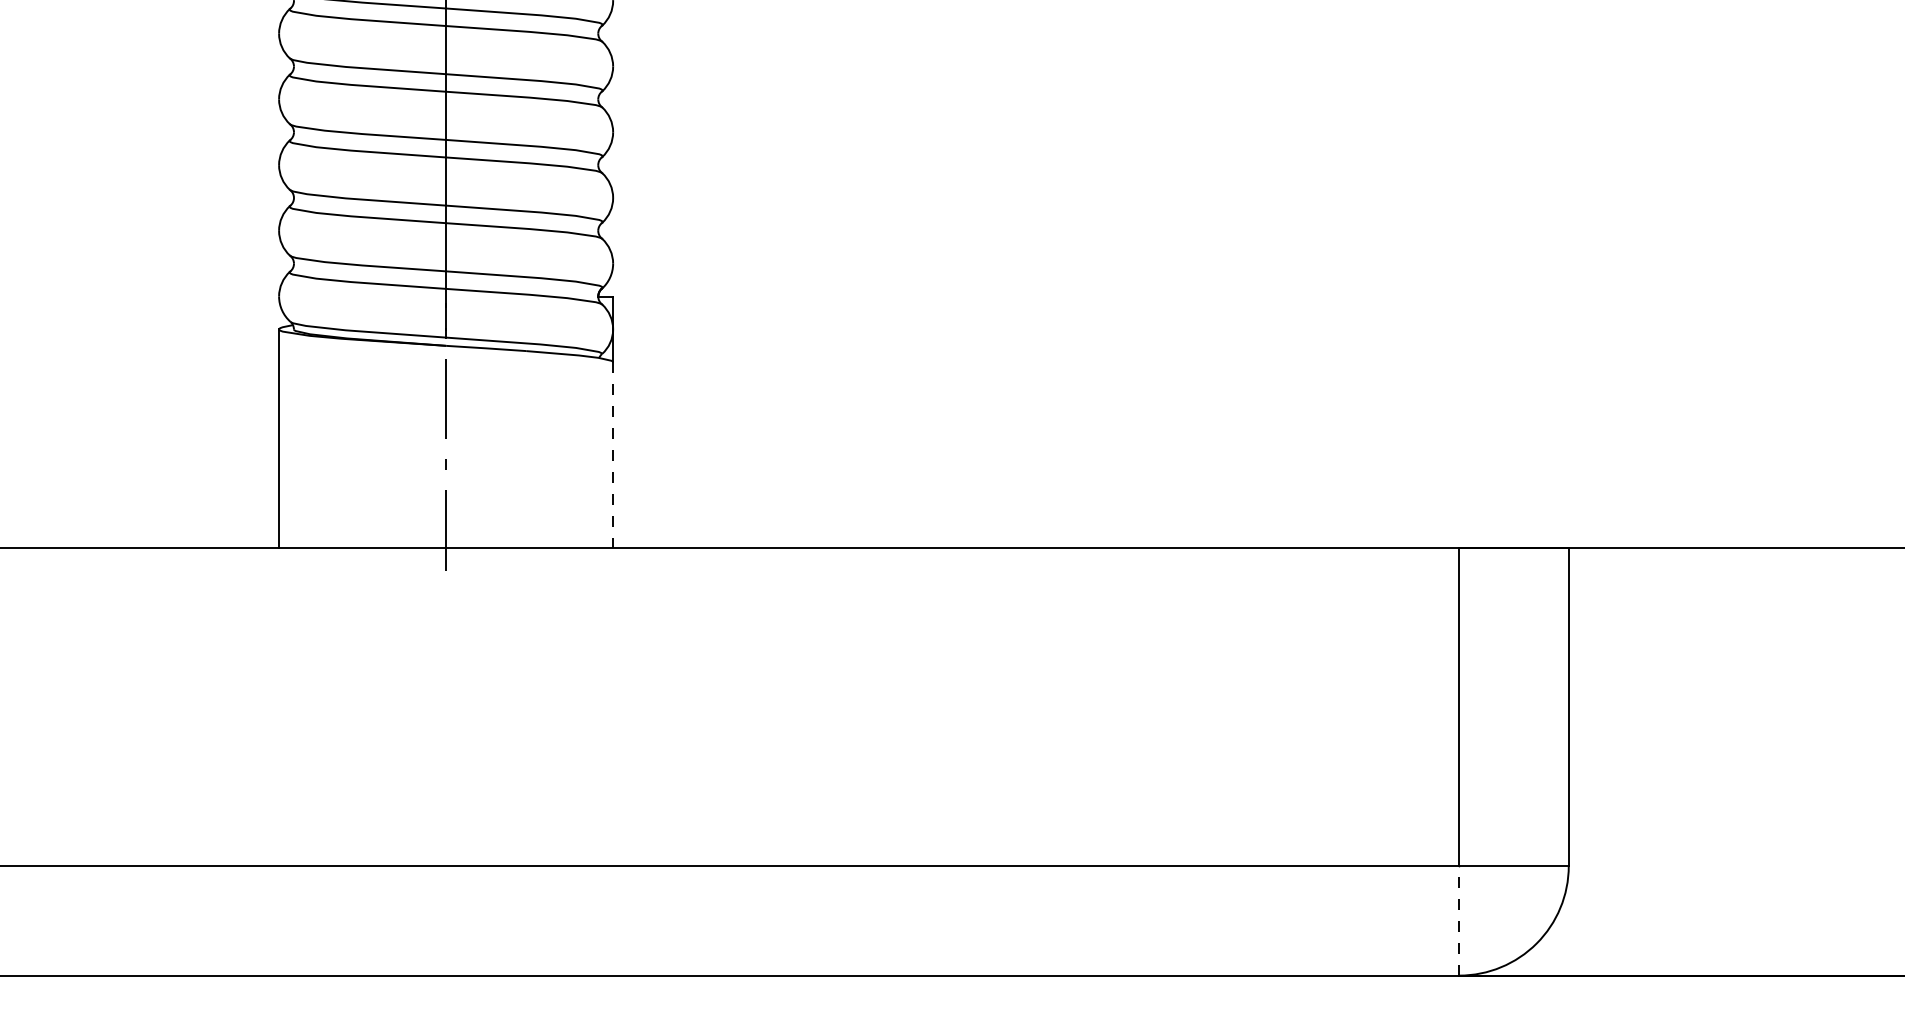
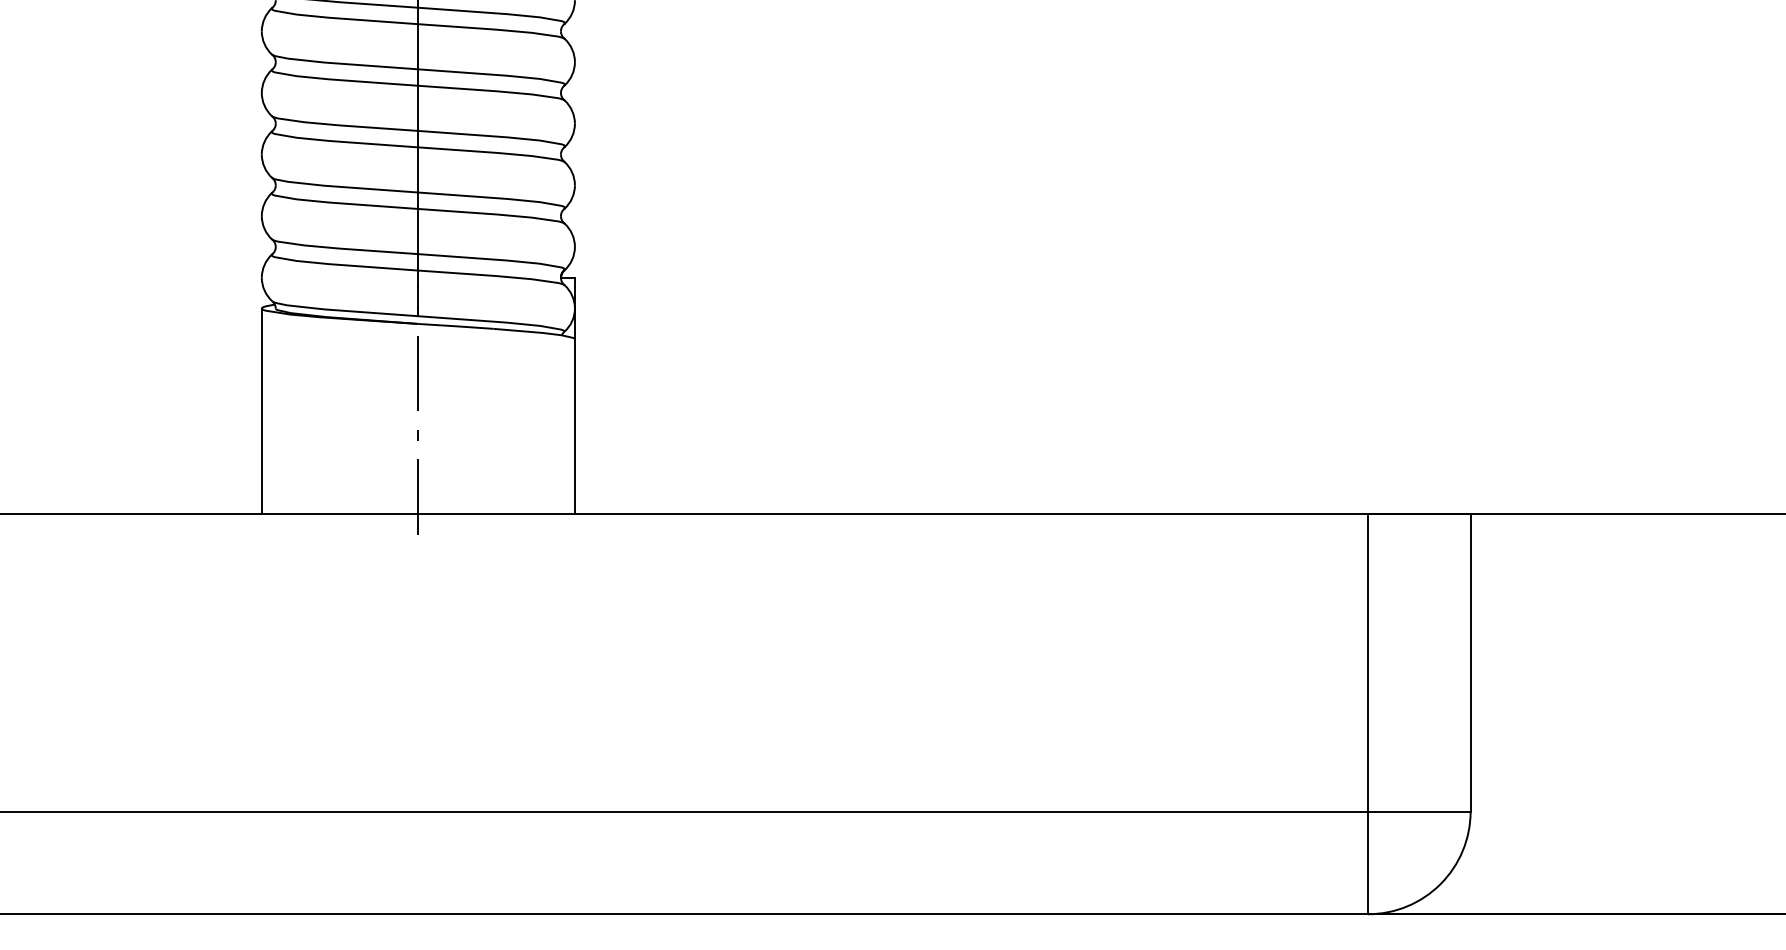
line: (613, 454) -> (575, 425), dashed -> solid
line: (1459, 920) -> (1368, 862), dashed -> solid

